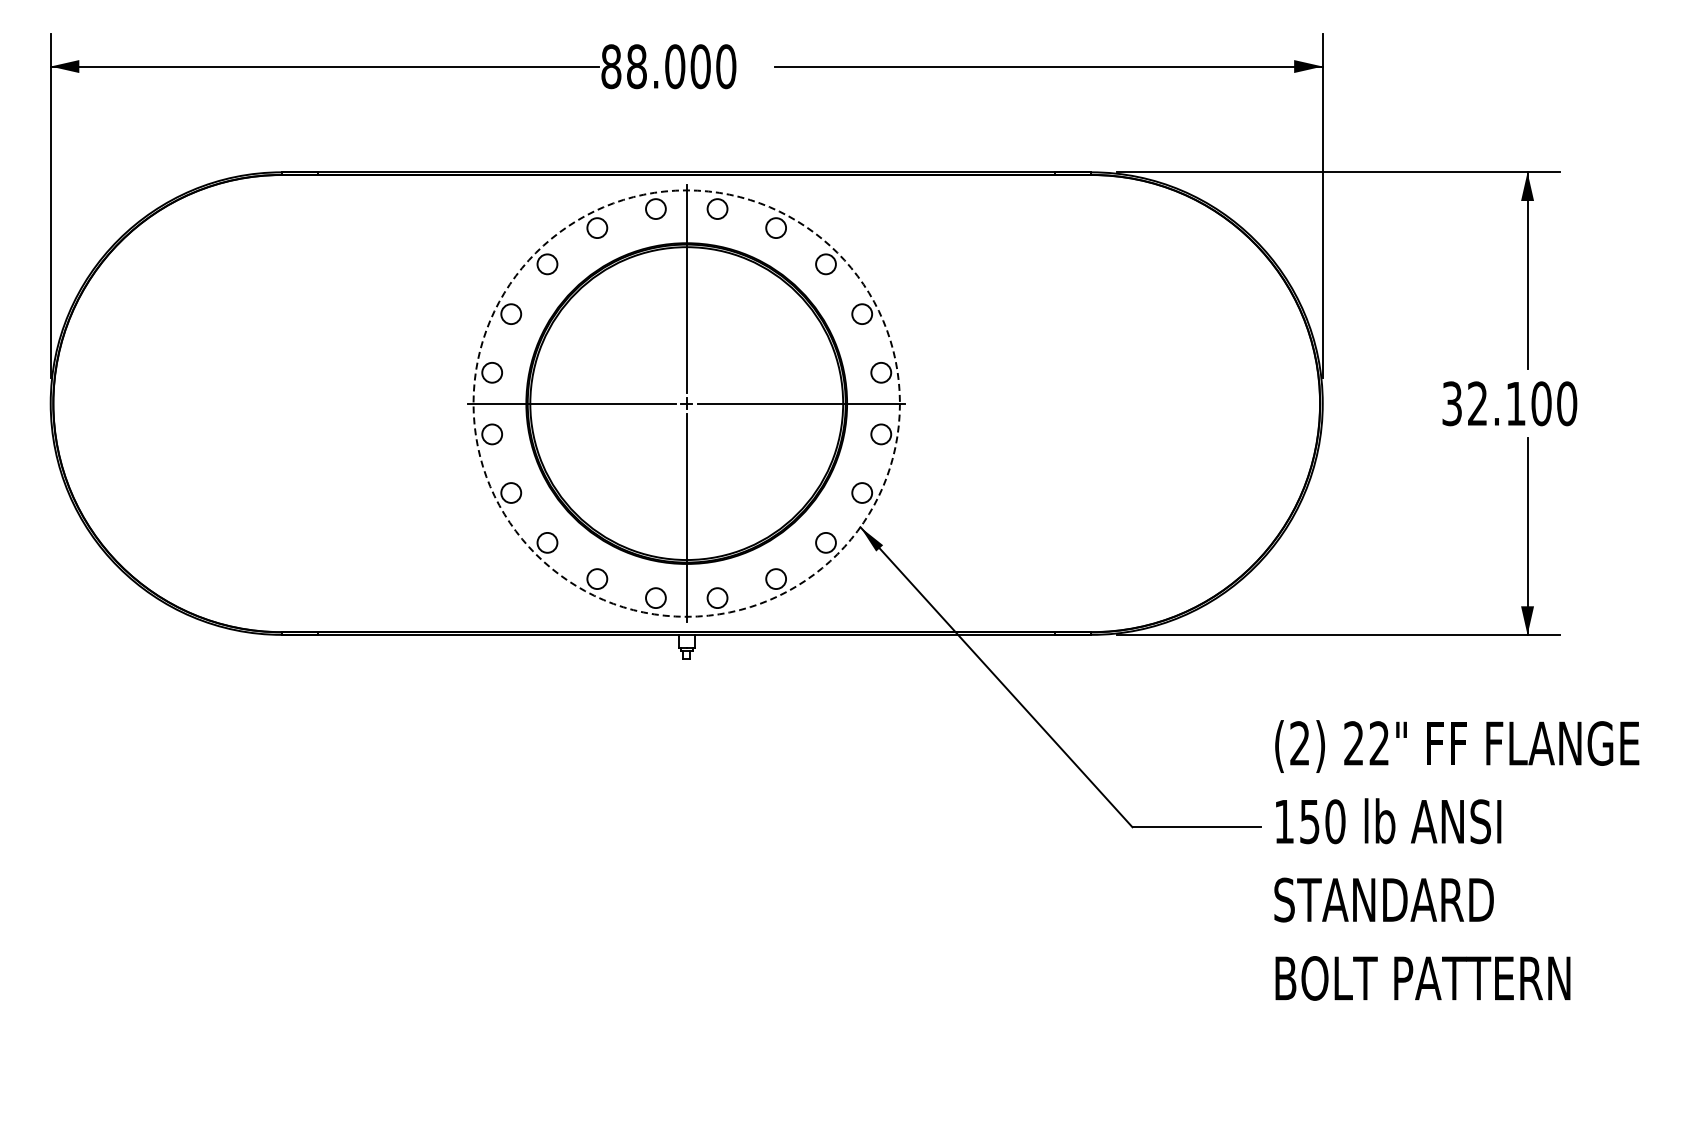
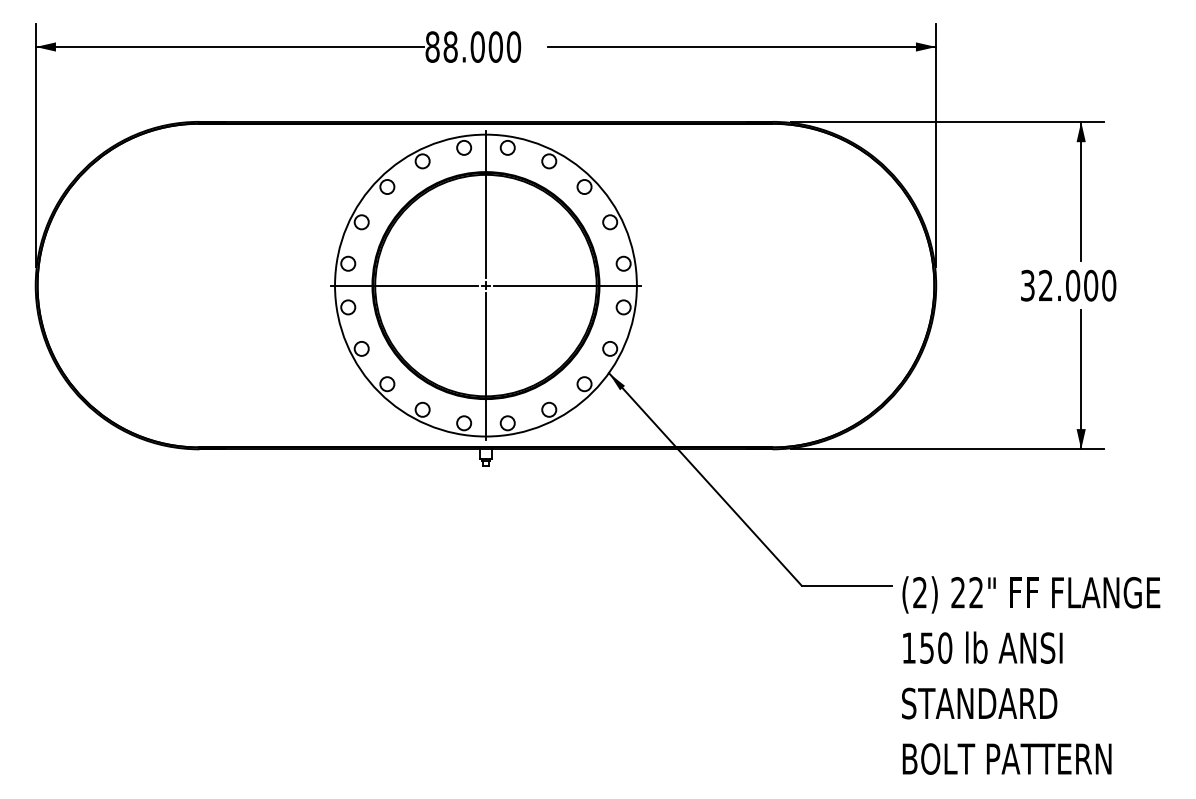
circle: (686, 403) -> (485, 285), dashed -> solid
text: (1516, 403) -> (1073, 285), 32.100 -> 32.000
text: (1456, 860) -> (1030, 675), moved

